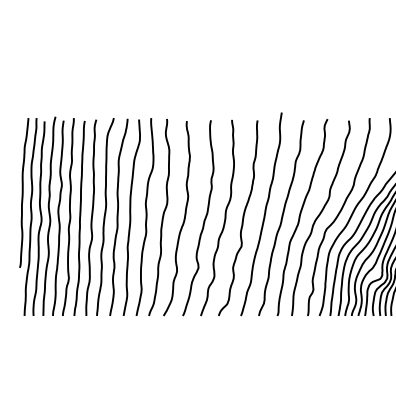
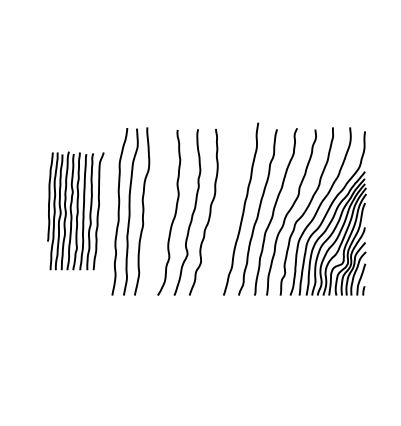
part: (66, 215) -> (75, 210), size x0.7
curve: (161, 217) -> (156, 211), removed
curve: (242, 218) -> (224, 212), removed

